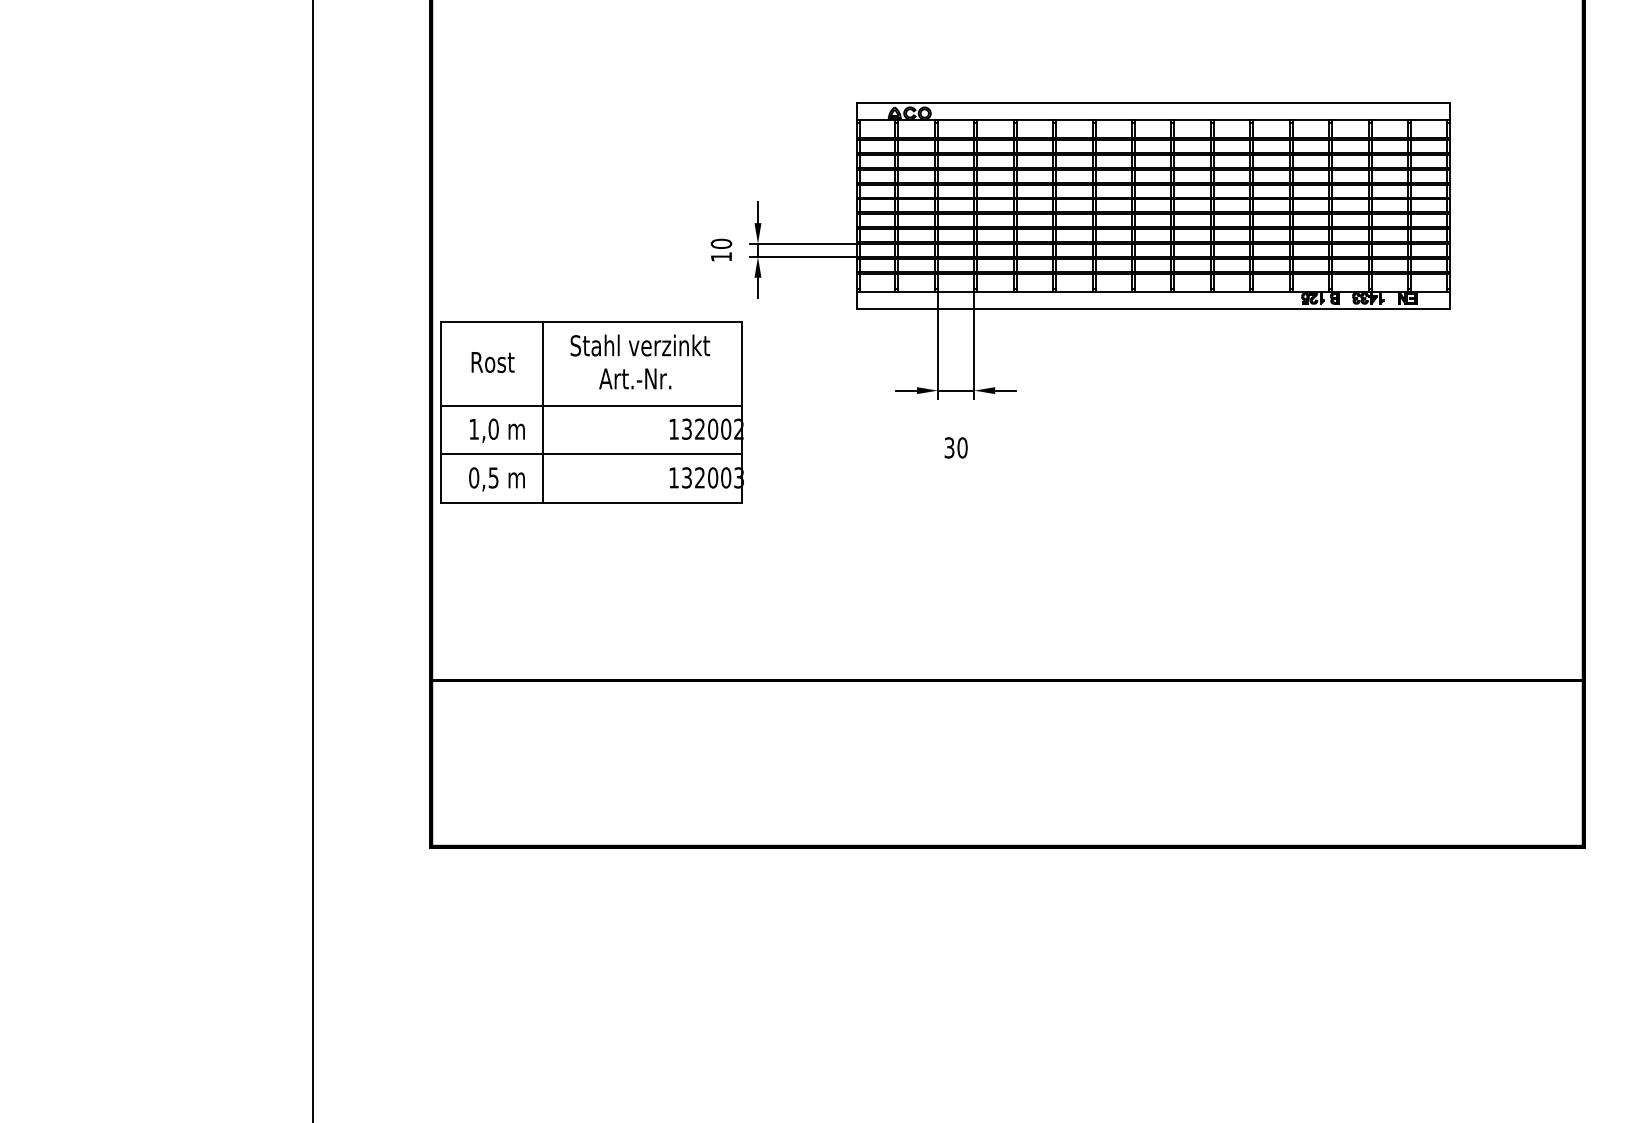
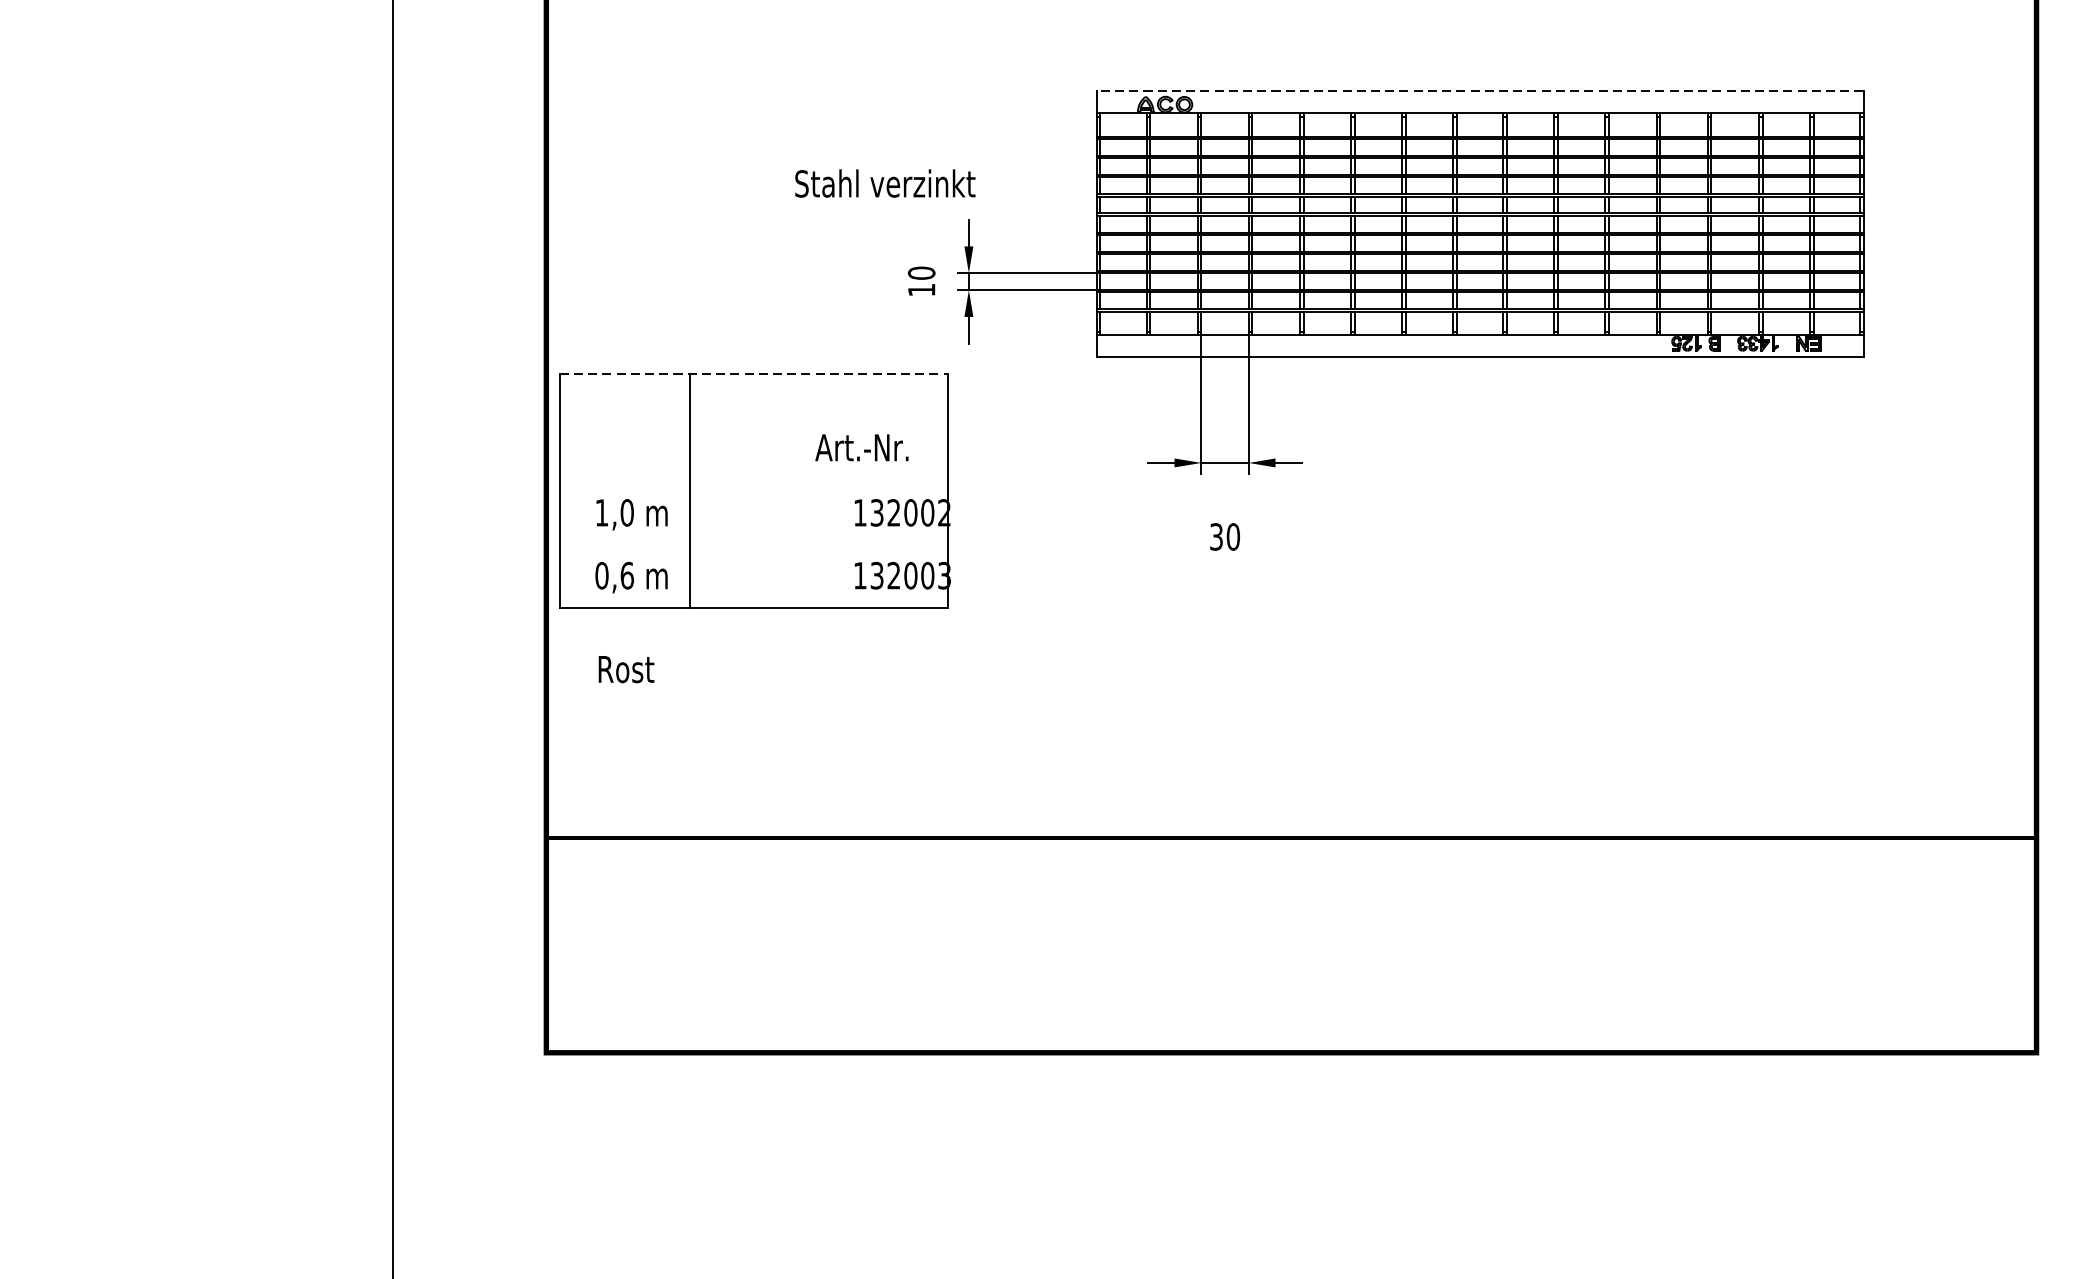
line: (1153, 103) -> (1480, 91), solid -> dashed
line: (591, 321) -> (753, 373), solid -> dashed
text: (640, 345) -> (885, 183), moved
text: (492, 362) -> (625, 669), moved
text: (635, 378) -> (862, 447), moved
line: (591, 405) -> (753, 482), removed
line: (591, 454) -> (753, 545), removed
text: (493, 477) -> (627, 575), 0,5 -> 0,6

